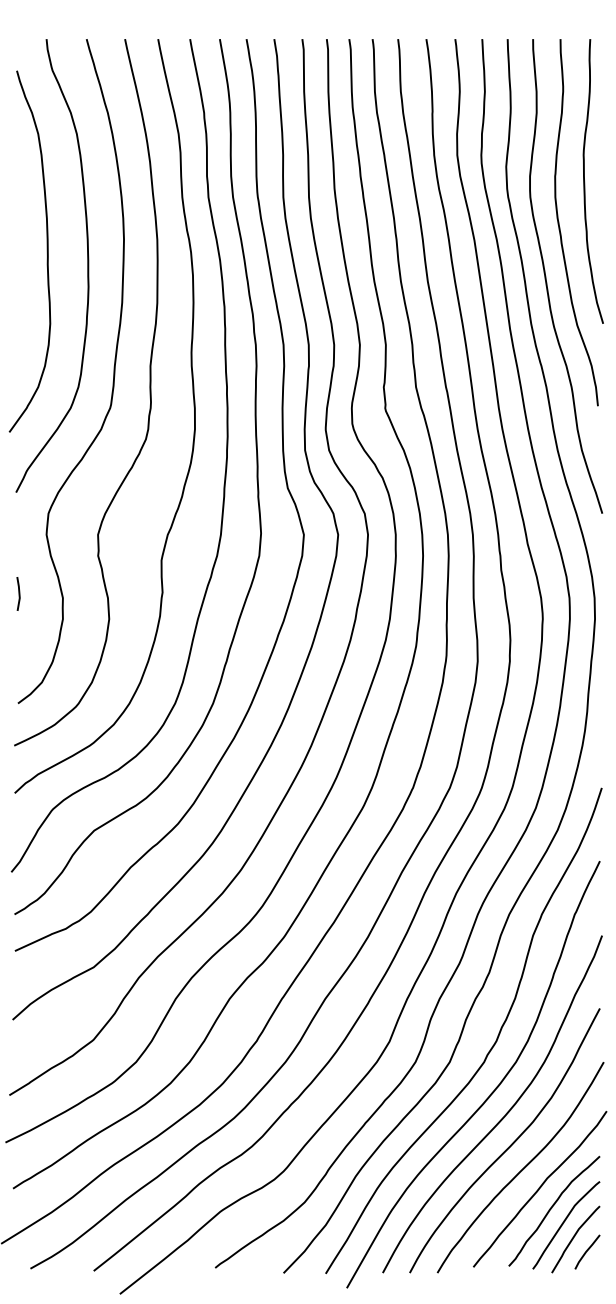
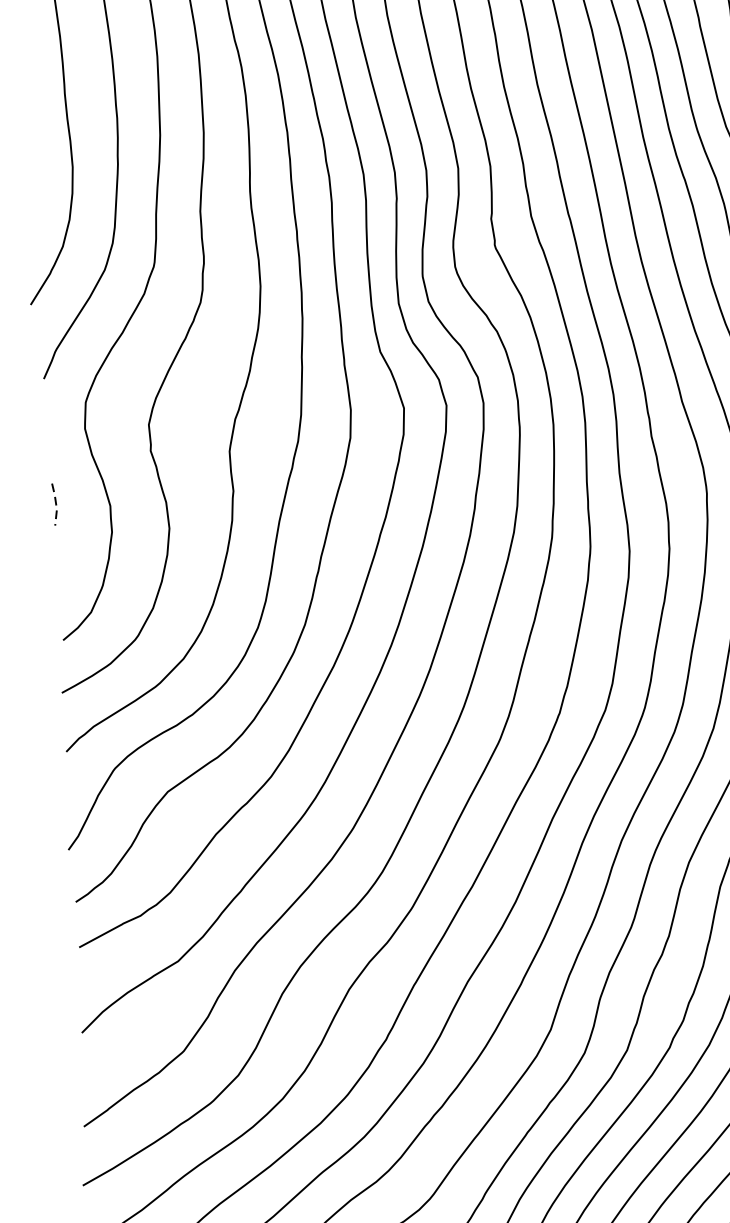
line: (19, 594) -> (56, 505), solid -> dashed

